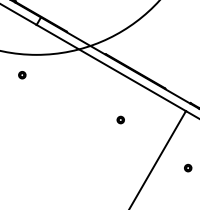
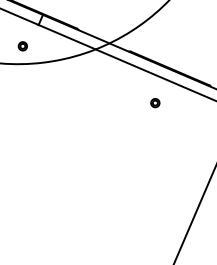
part: (22, 75) -> (23, 46), moved
part: (120, 119) -> (154, 102), moved

